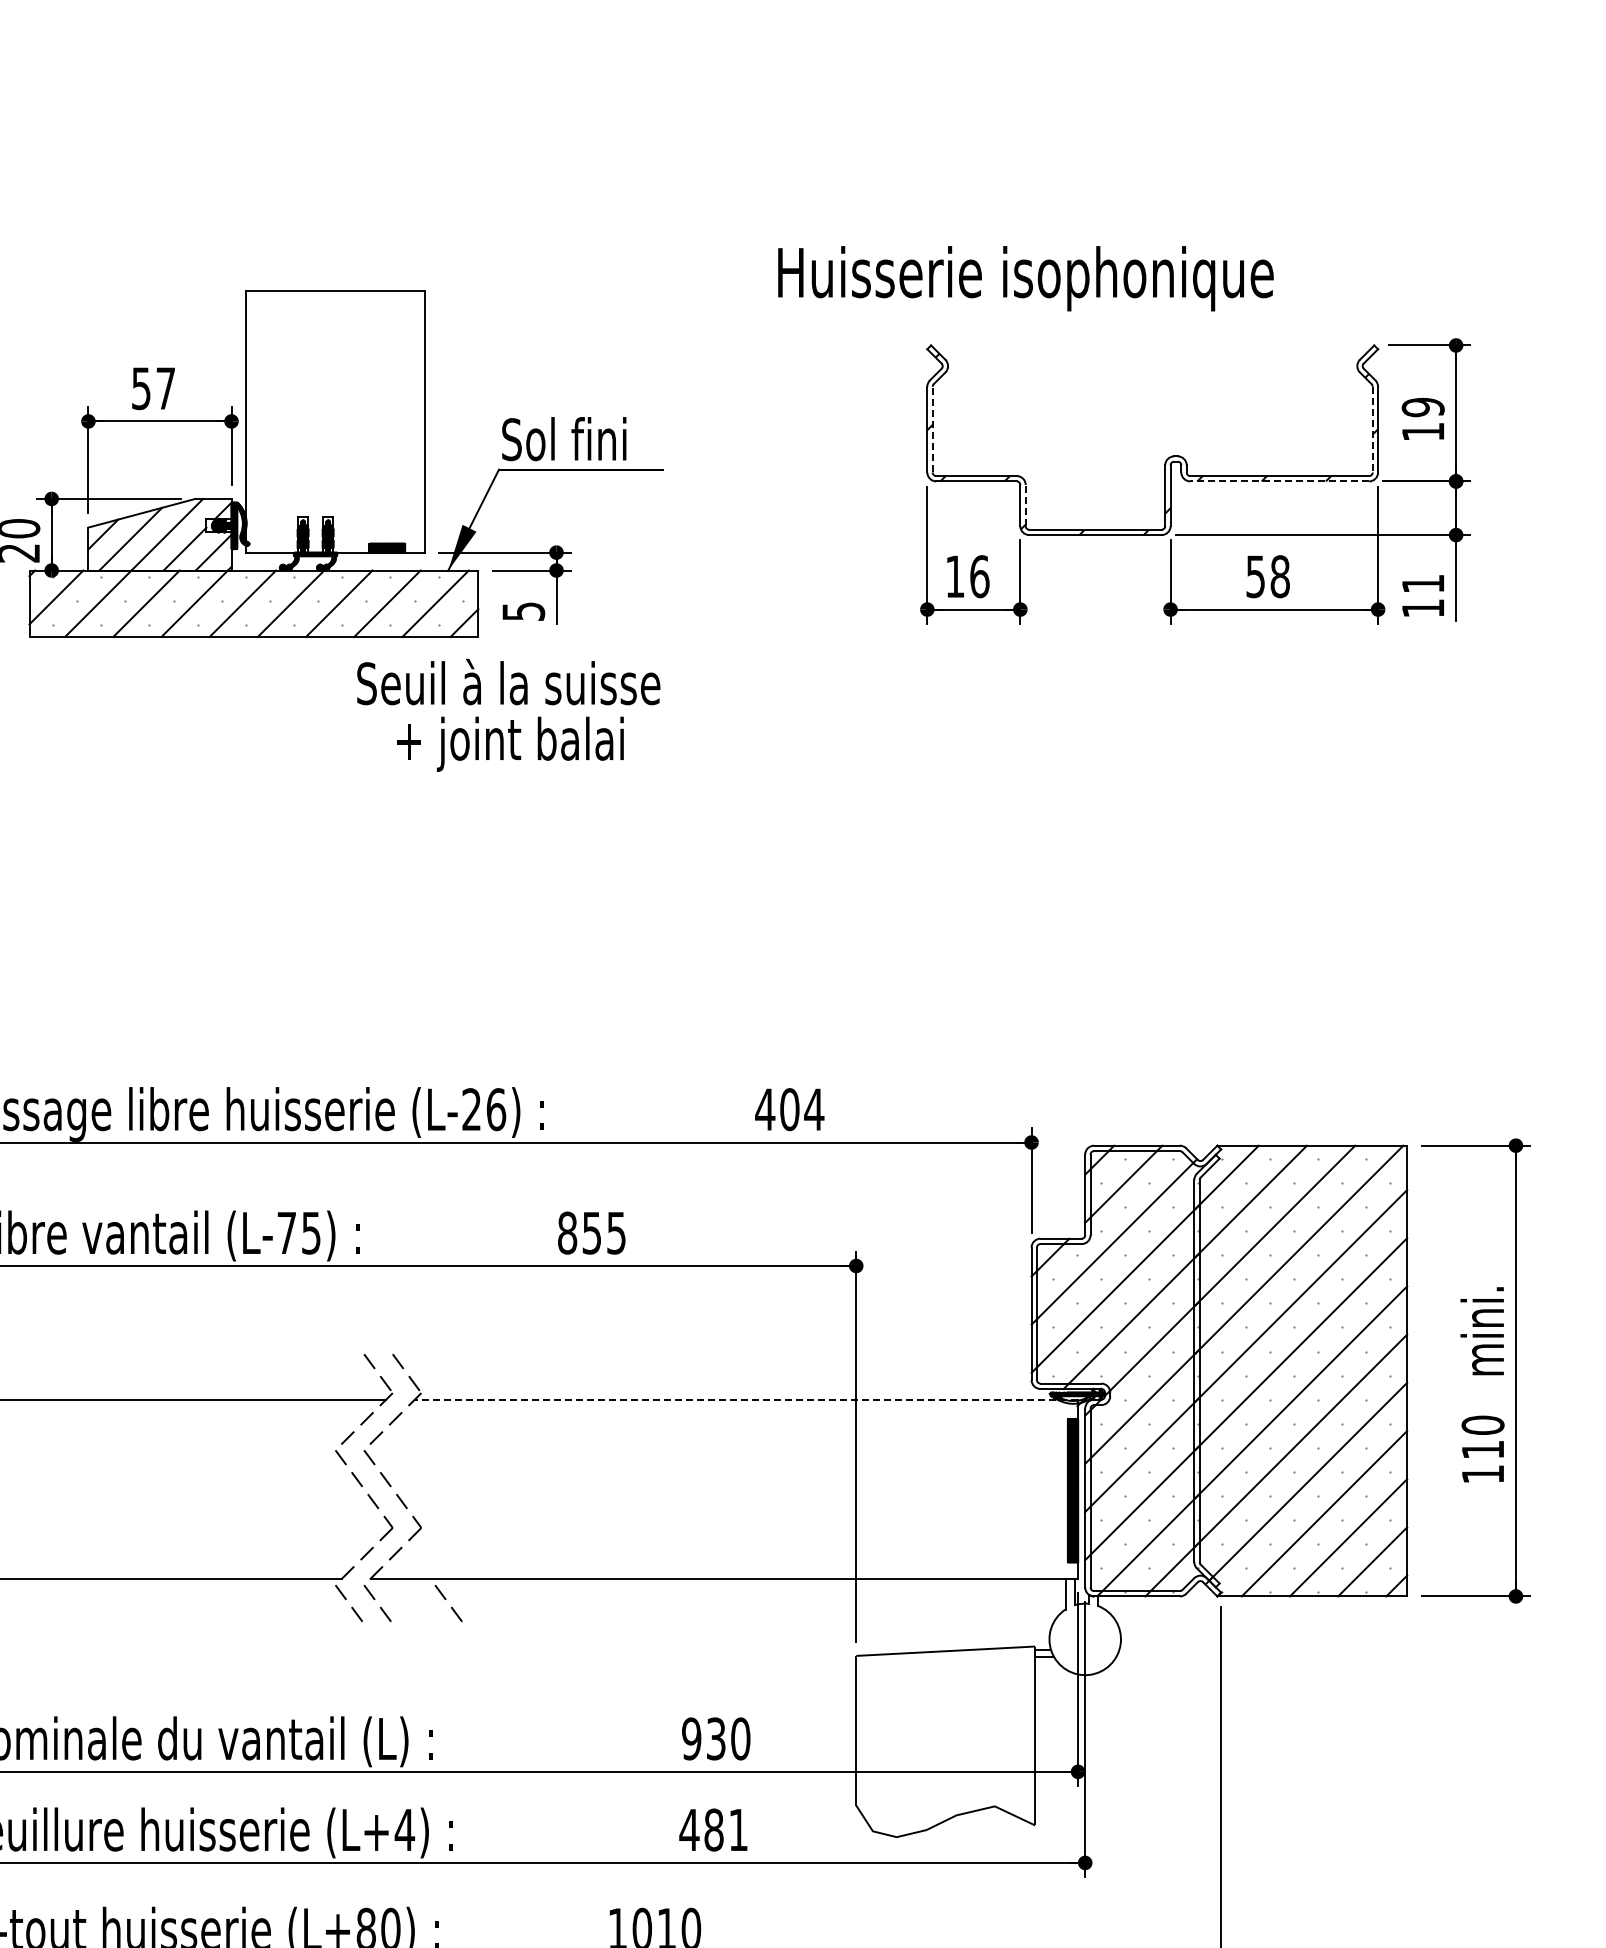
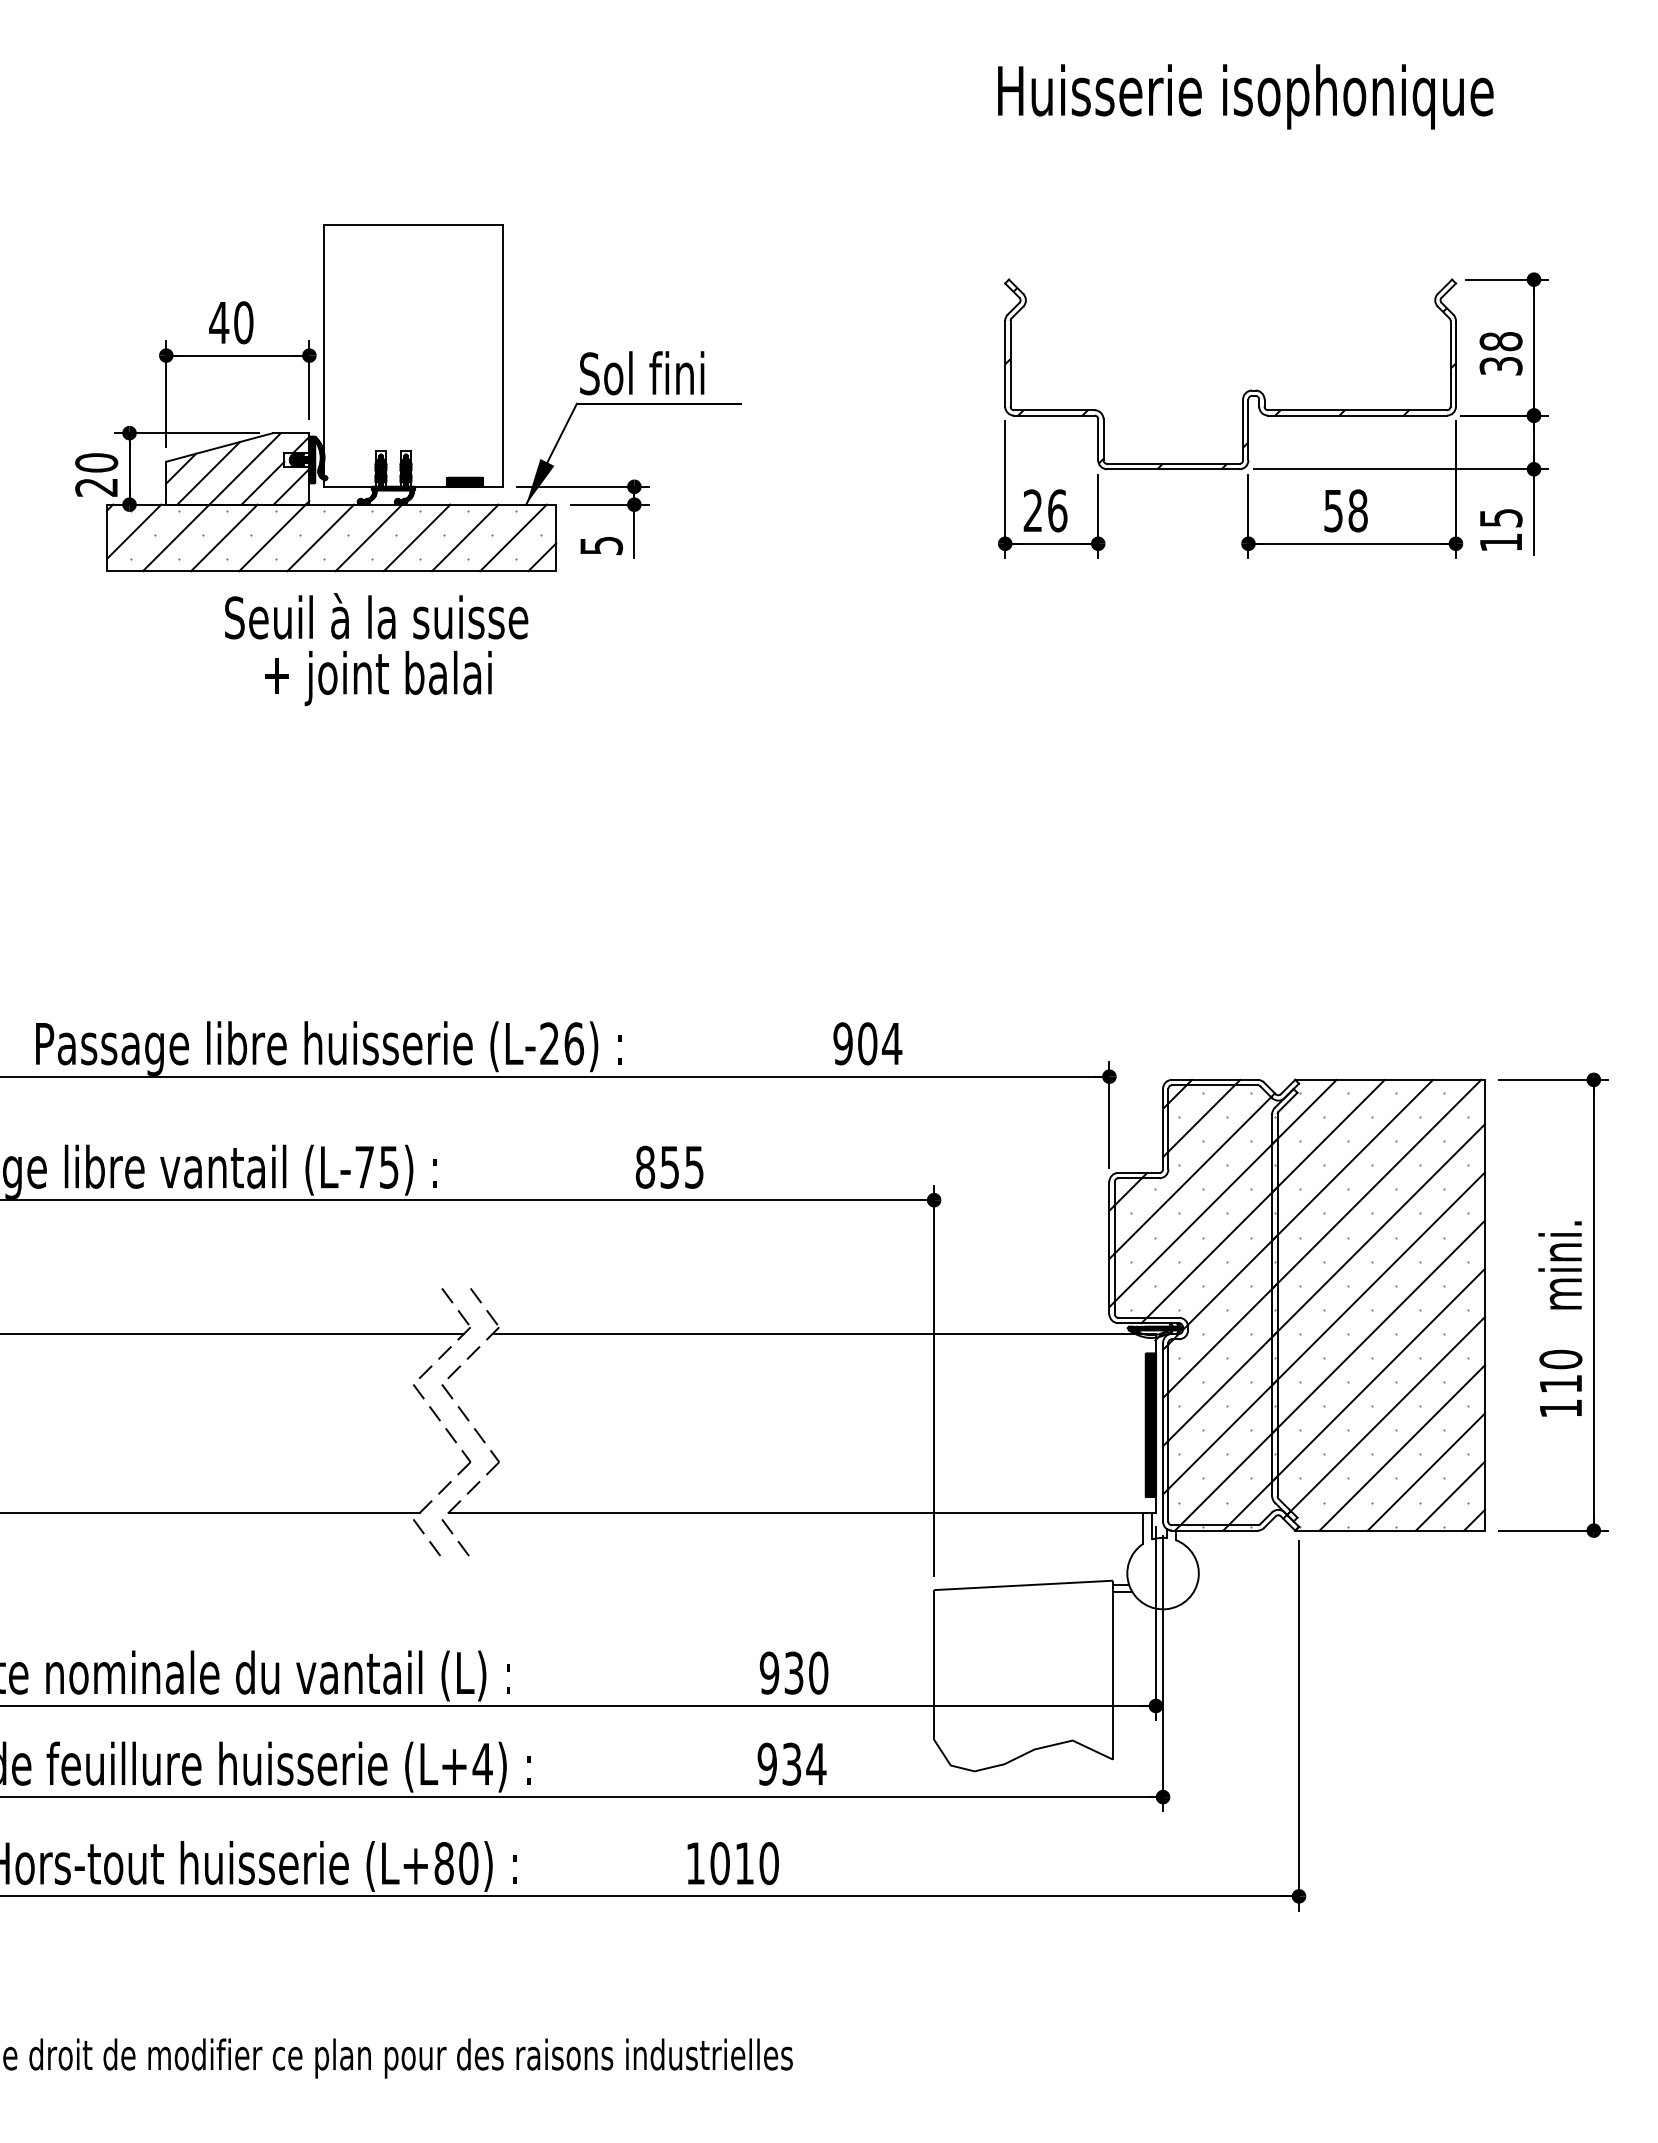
text: (1025, 278) -> (1245, 96), moved
text: (153, 388) -> (231, 322), 57 -> 40
text: (1422, 419) -> (1500, 353), 19 -> 38
line: (932, 429) -> (1010, 363), dashed -> solid
line: (1372, 429) -> (1450, 363), dashed -> solid
line: (1279, 481) -> (1357, 415), dashed -> solid
line: (1025, 505) -> (1103, 439), dashed -> solid
text: (954, 576) -> (1032, 510), 16 -> 26
text: (1423, 584) -> (1501, 518), 11 -> 15
text: (508, 715) -> (376, 649), moved
text: (764, 1109) -> (842, 1043), 404 -> 904
line: (746, 1399) -> (824, 1333), dashed -> solid
line: (445, 1600) -> (523, 1534), removed
text: (713, 1829) -> (791, 1763), 481 -> 934

